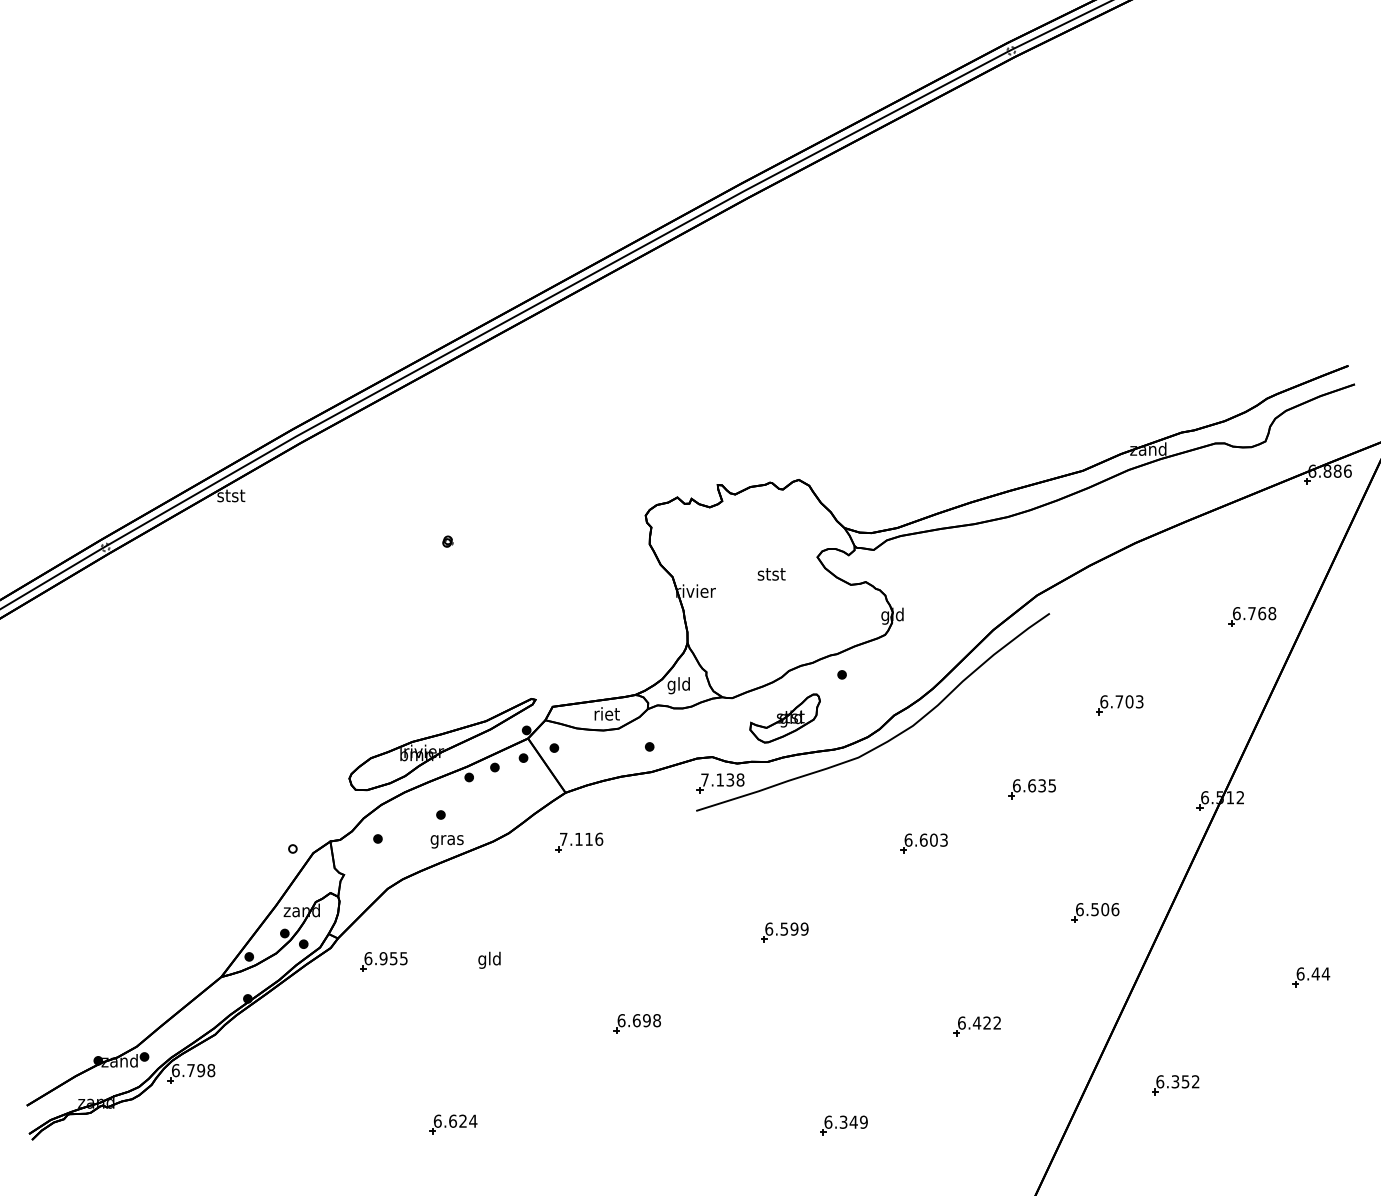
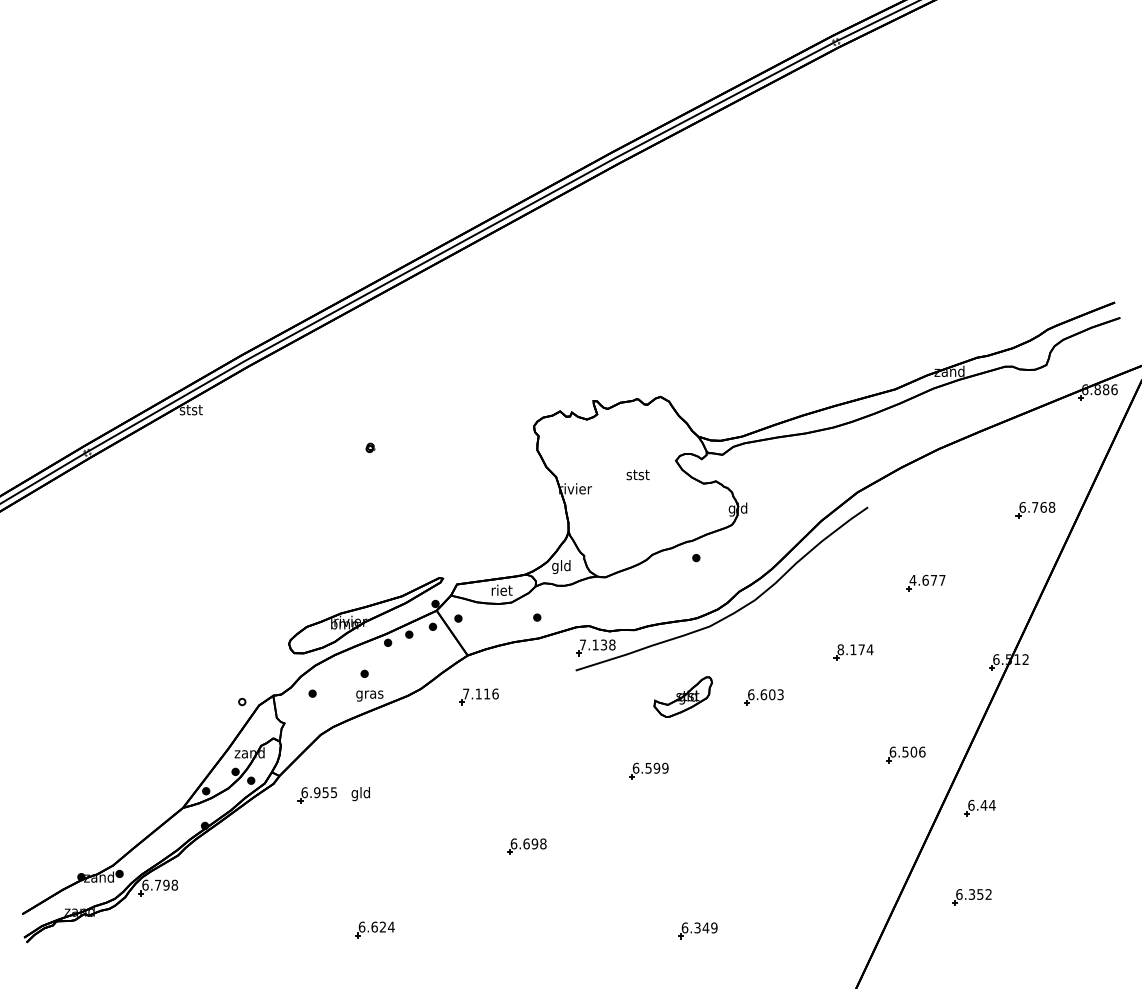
text: (1121, 700) -> (927, 579), 6.703 -> 4.677
part: (784, 717) -> (682, 696), moved
text: (1034, 785) -> (855, 649), 6.635 -> 8.174
text: (489, 960) -> (360, 794), moved
part: (1310, 976) -> (979, 807), moved
part: (976, 1026) -> (807, 848), removed

